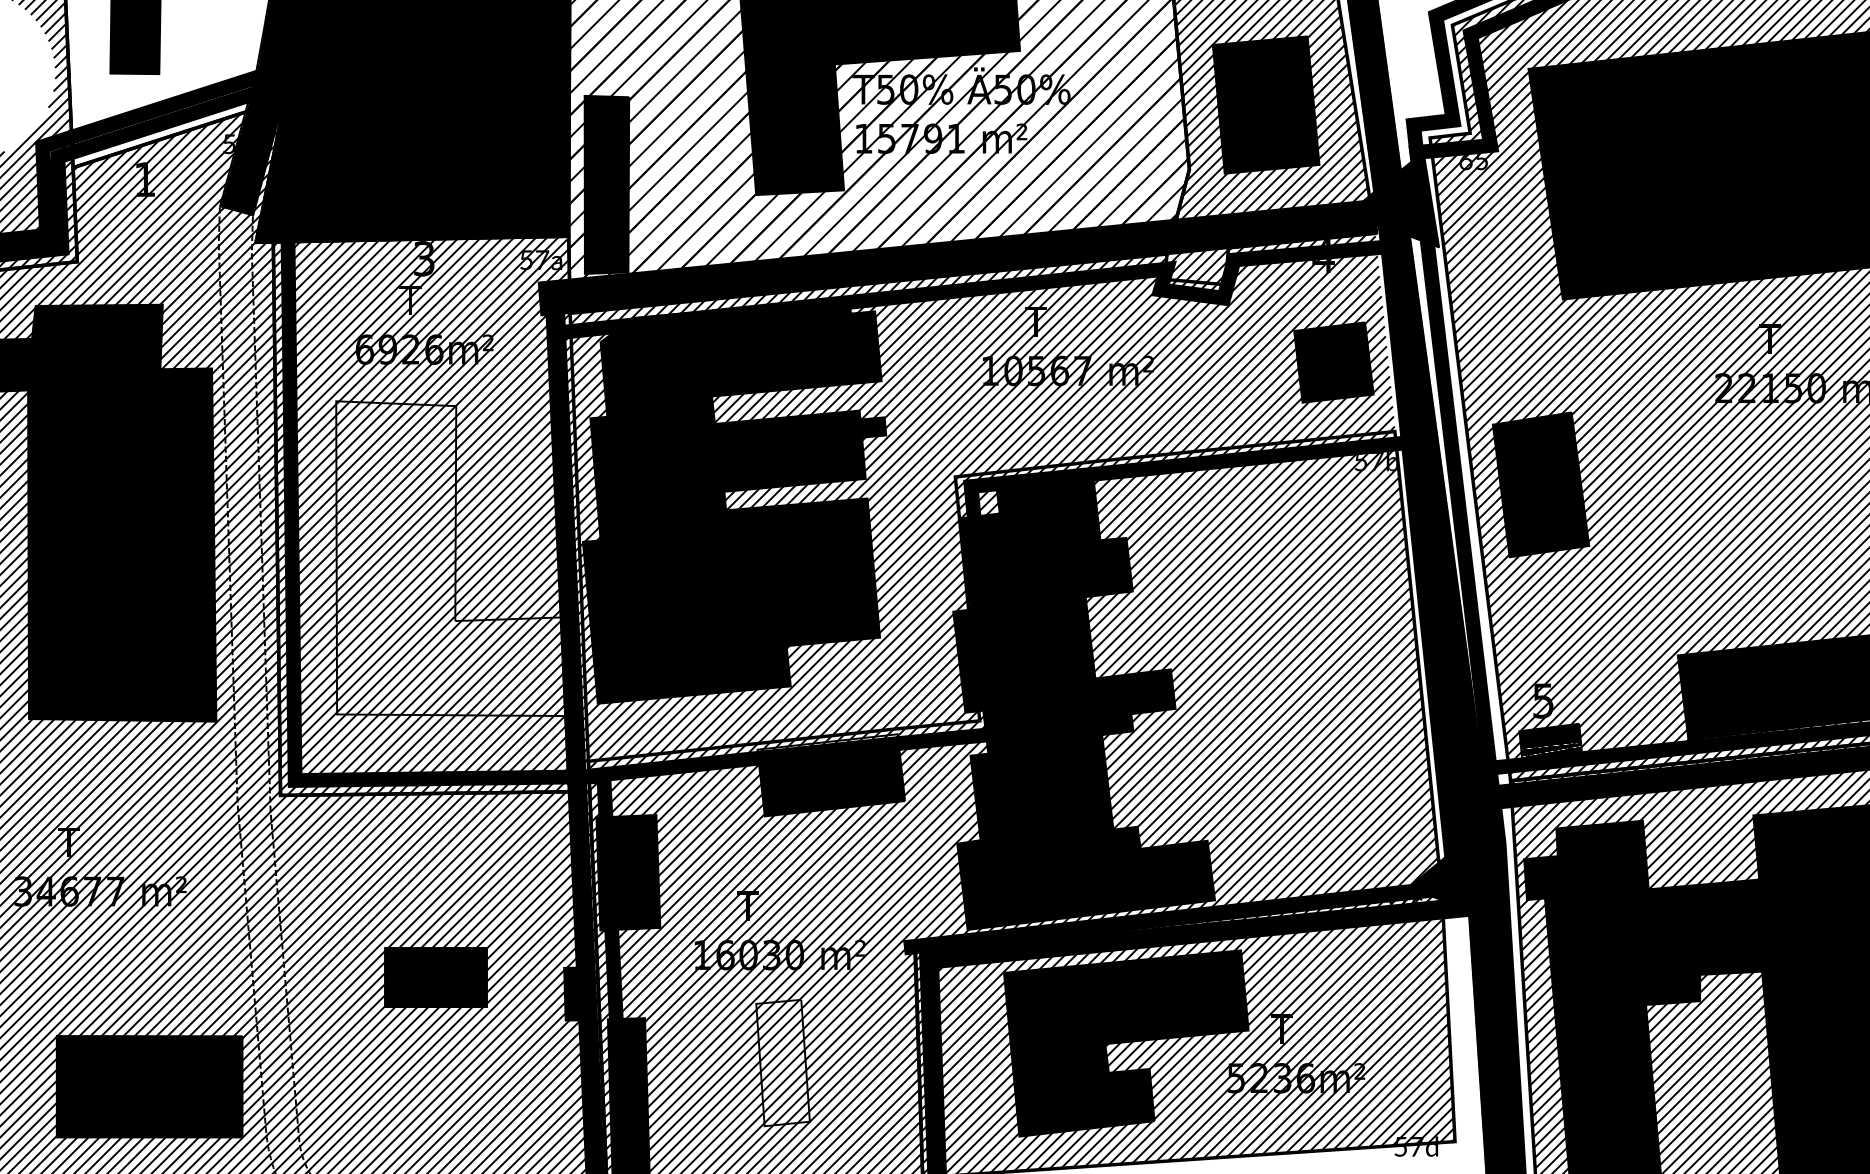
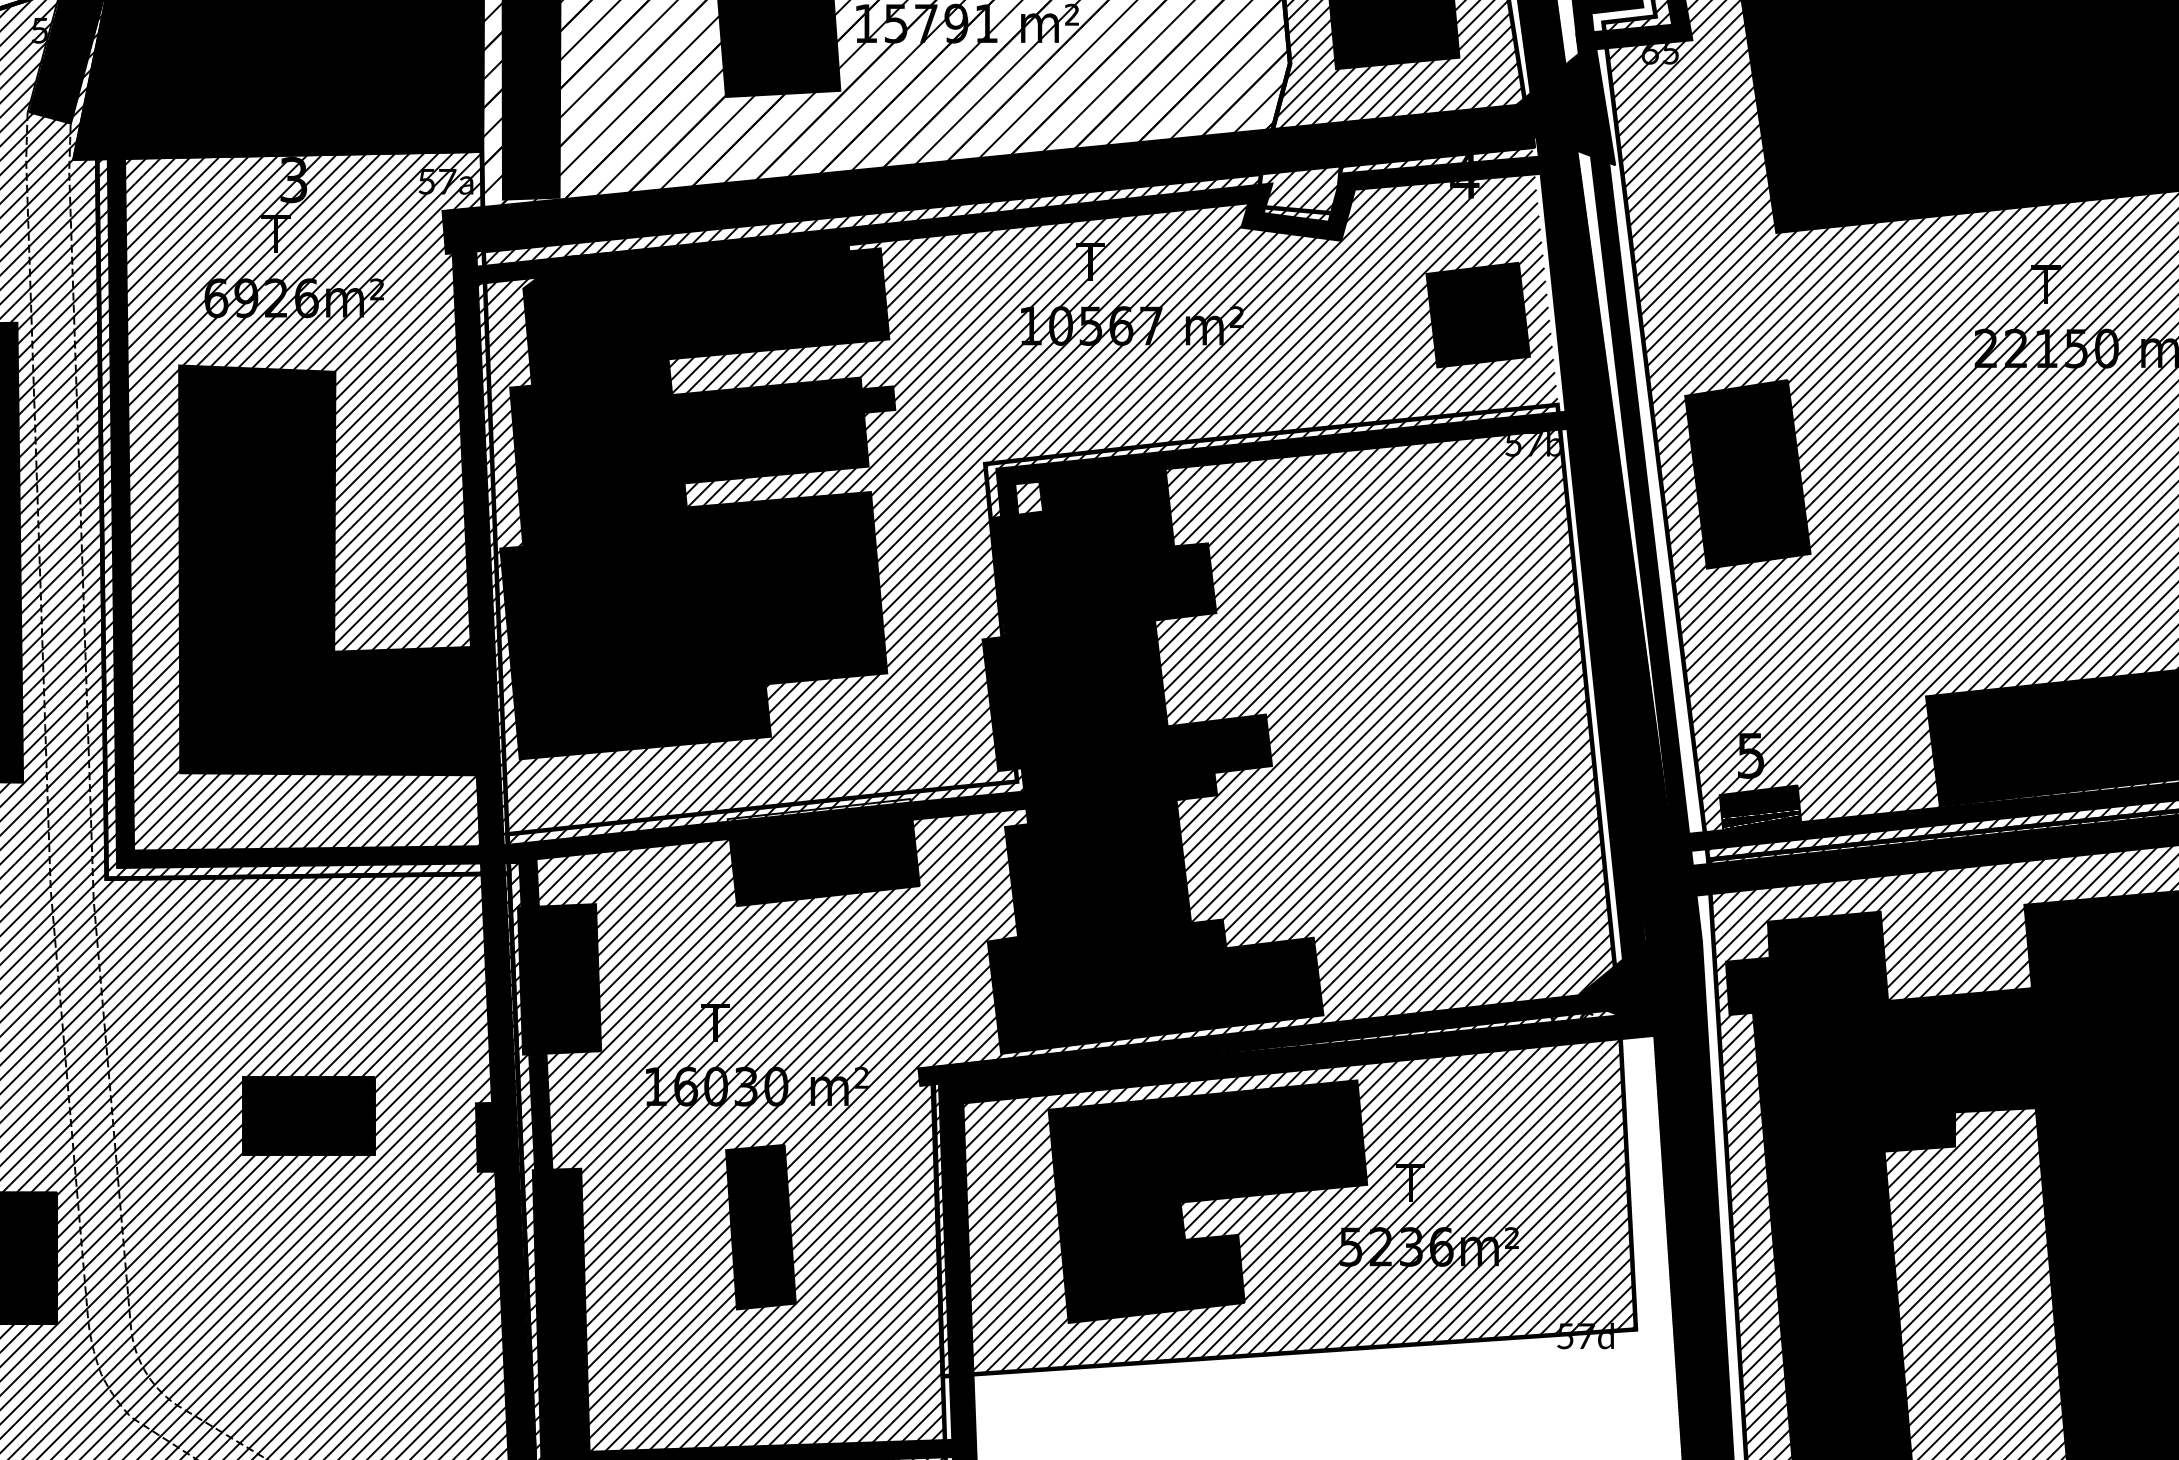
fill: (453, 558) -> (331, 570), added
fill: (782, 1062) -> (760, 1226), added

